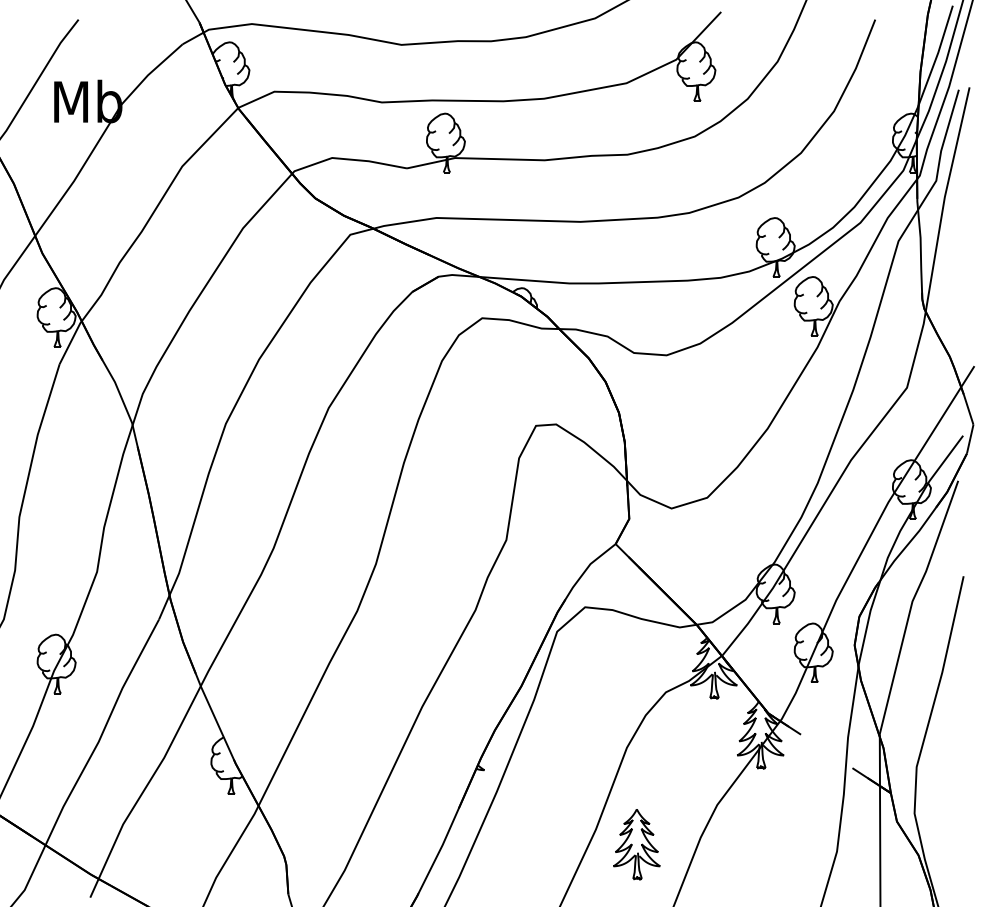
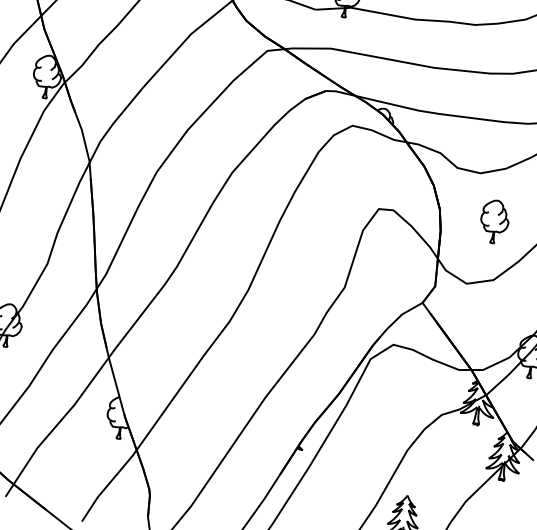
part: (696, 418) -> (494, 222), added

